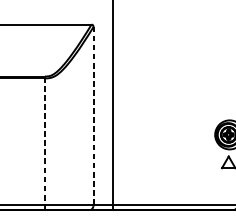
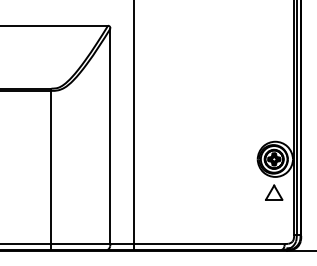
line: (93, 116) -> (110, 136), dashed -> solid
line: (44, 143) -> (51, 169), dashed -> solid

